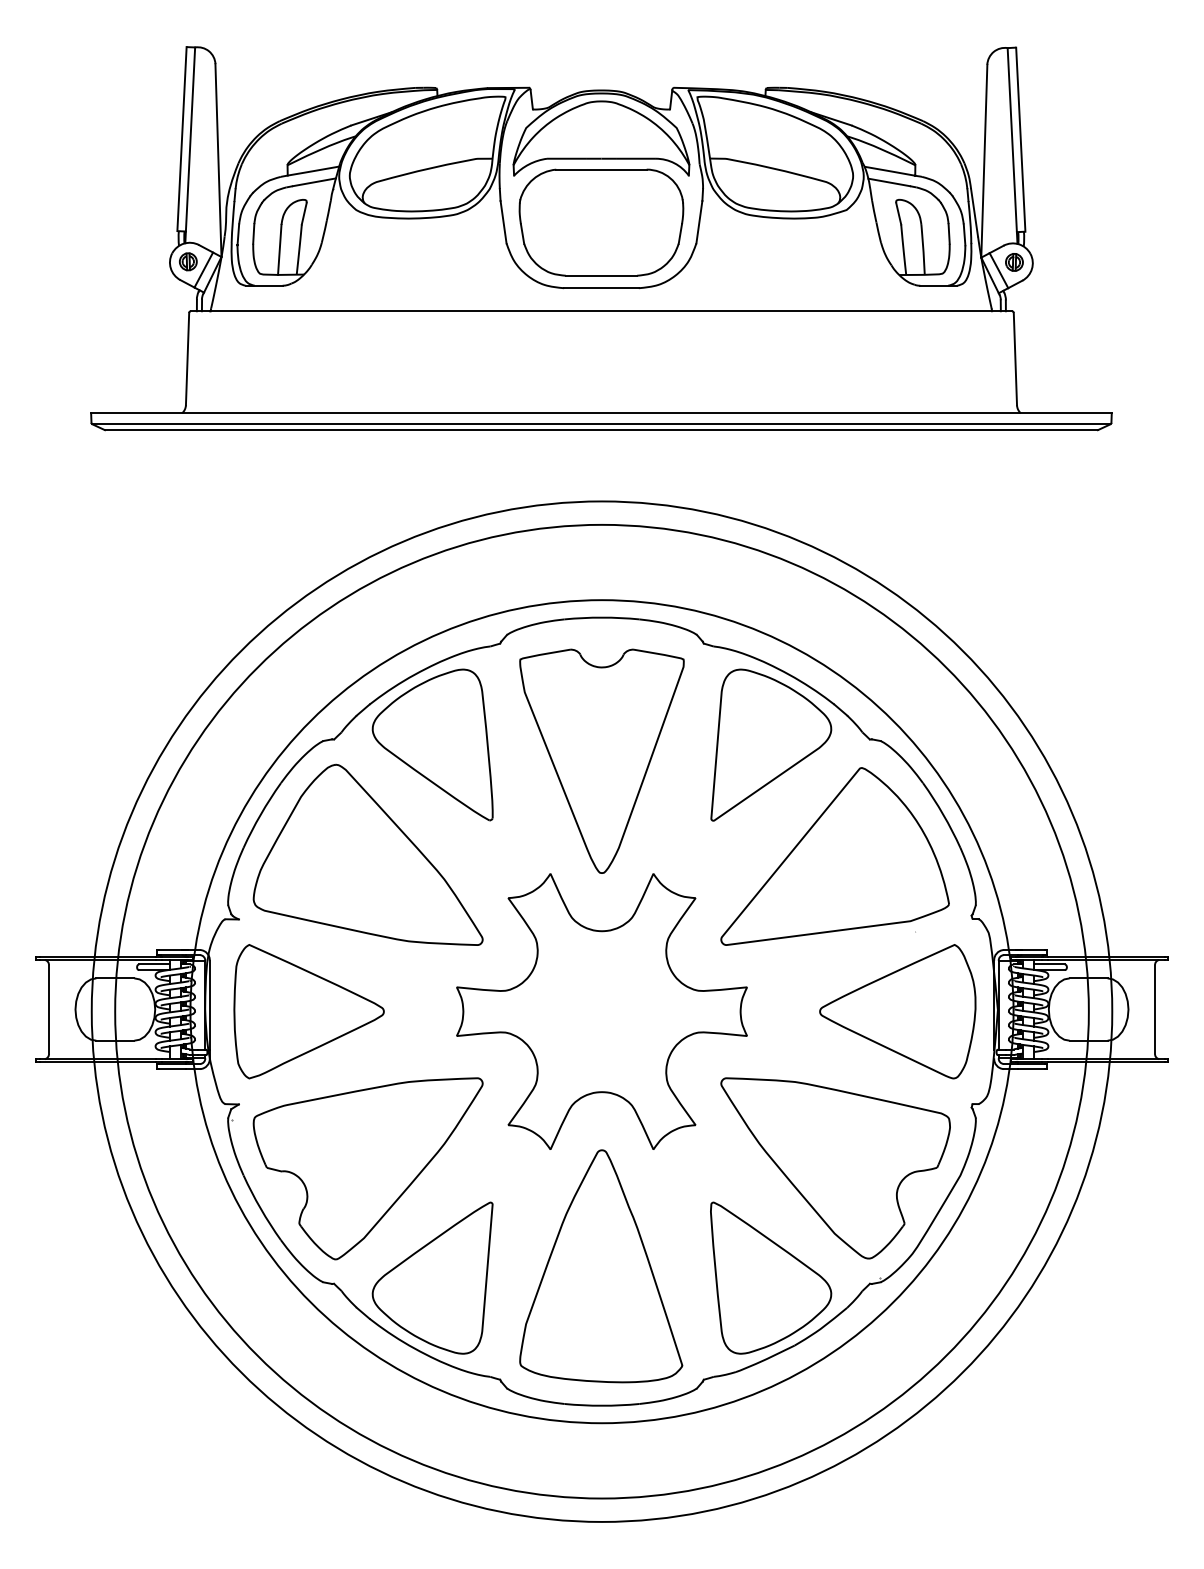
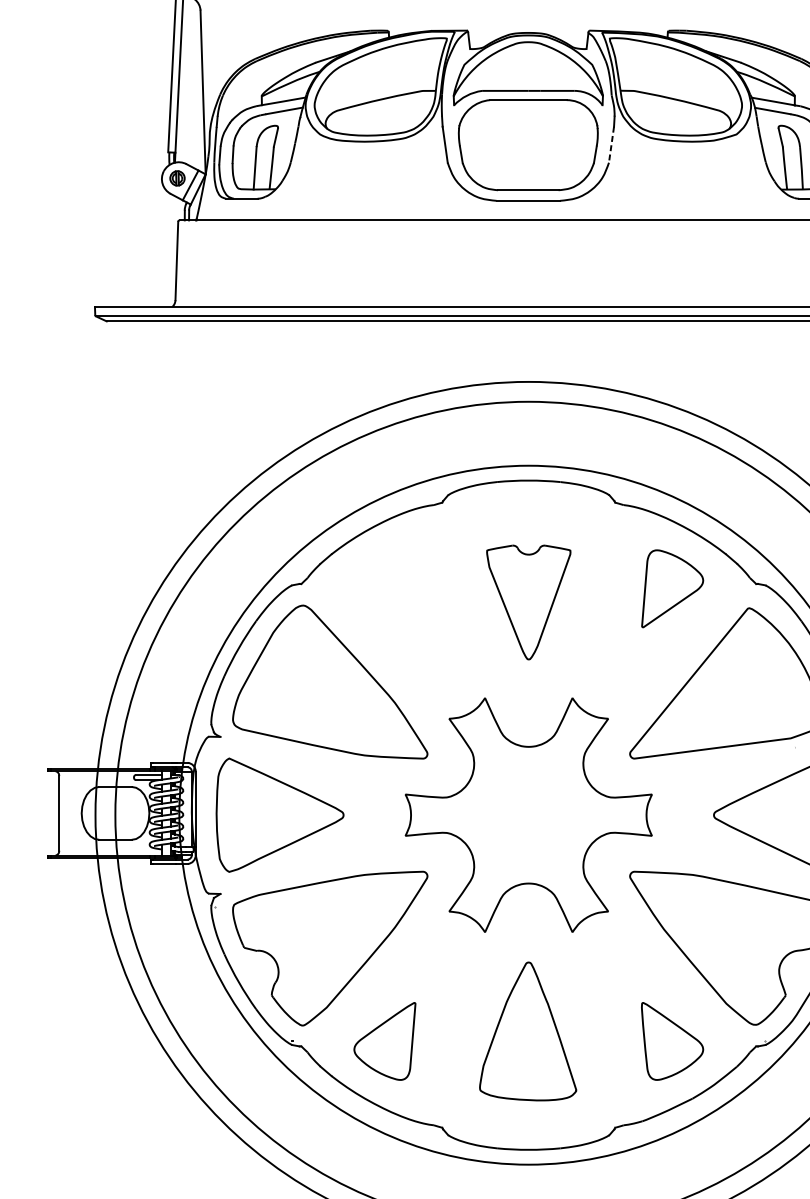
line: (699, 222) -> (611, 145), solid -> dashed
part: (432, 744) -> (384, 588), removed
part: (771, 744) -> (672, 588), size x0.6
part: (601, 760) -> (528, 601), size x0.6
part: (601, 1266) -> (528, 1031), size x0.7
part: (432, 1277) -> (384, 1040), size x0.6
part: (771, 1277) -> (672, 1040), size x0.6

